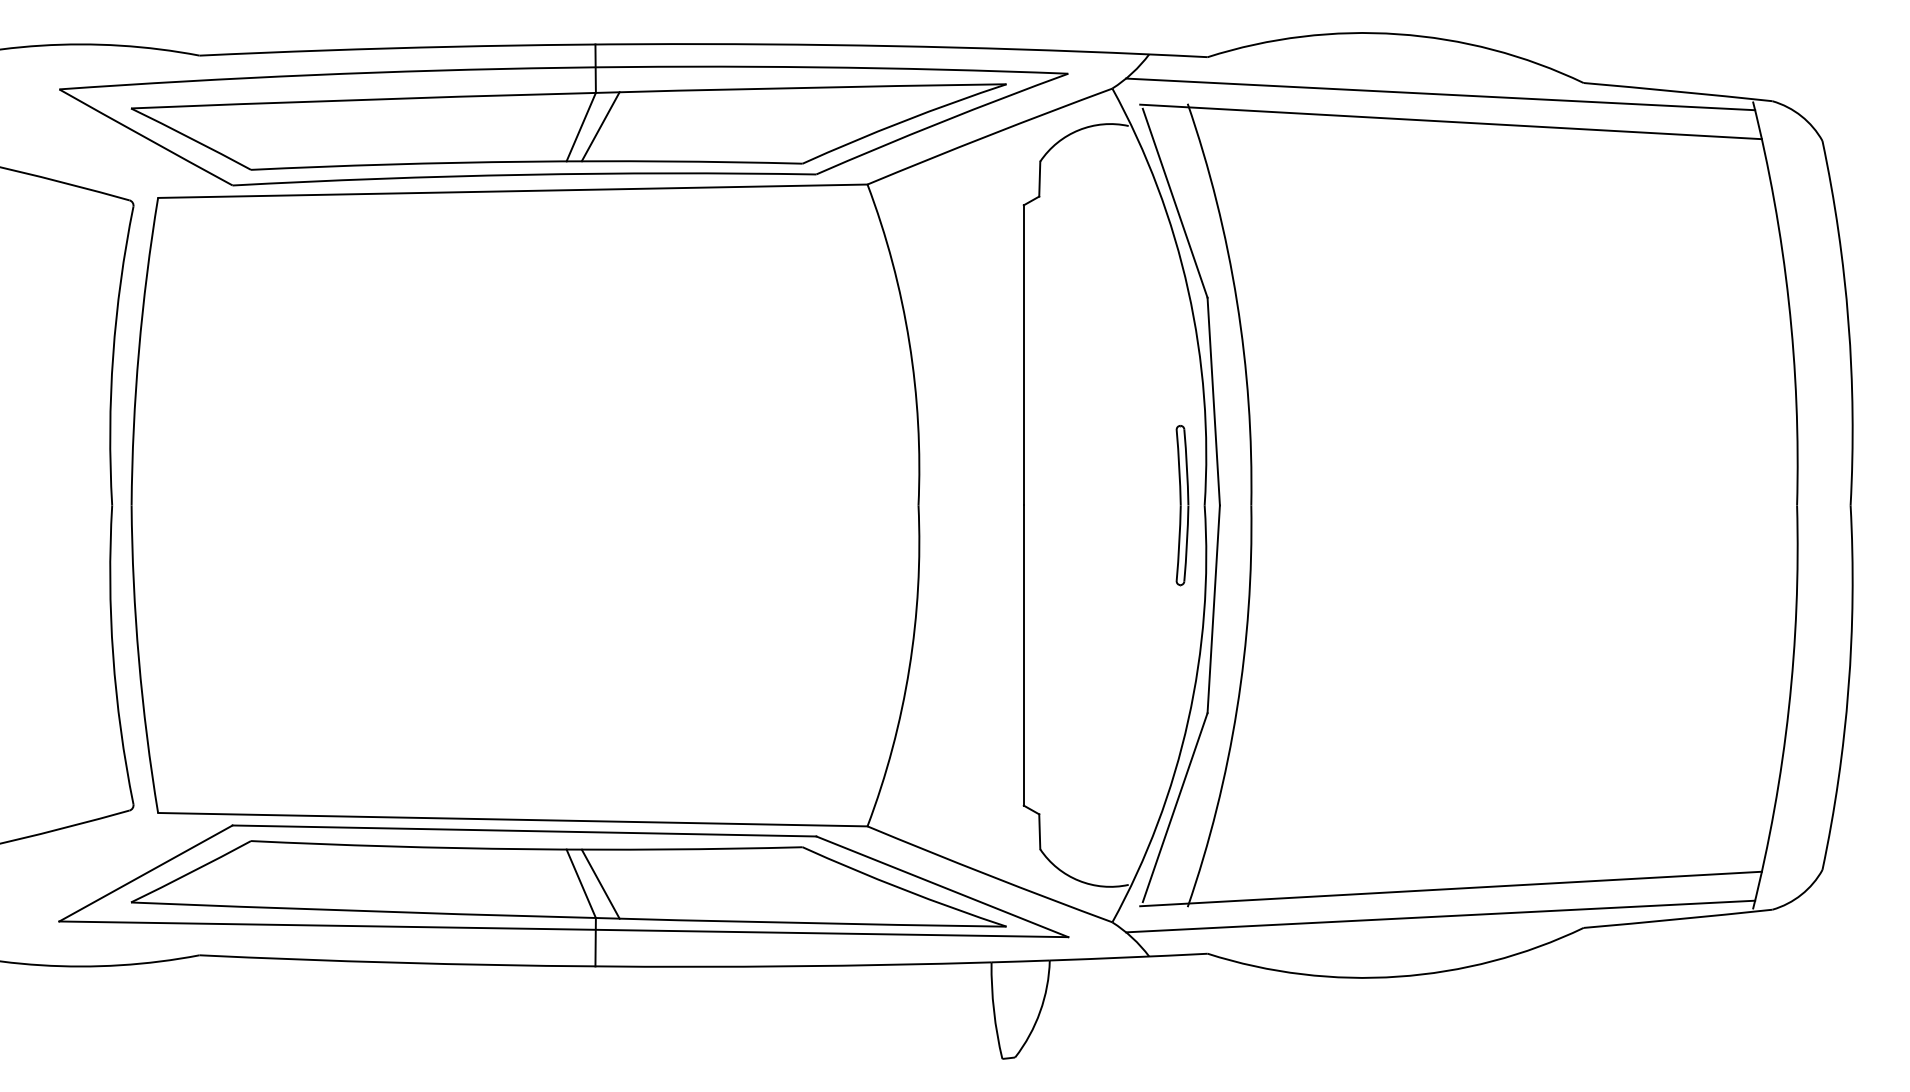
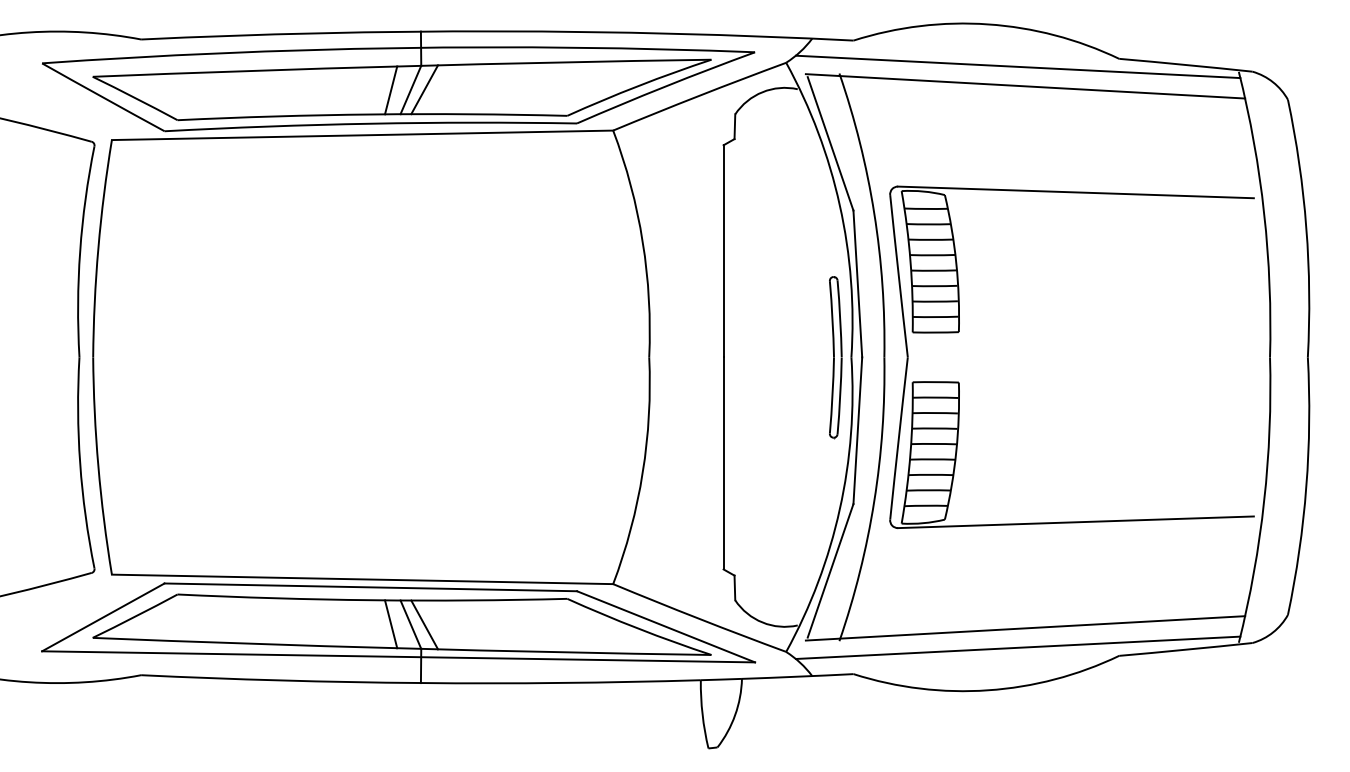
line: (552, 127) -> (390, 90), added
part: (1357, 469) -> (959, 331), added
part: (1182, 505) -> (835, 357), size x1.43
line: (552, 883) -> (390, 624), added

